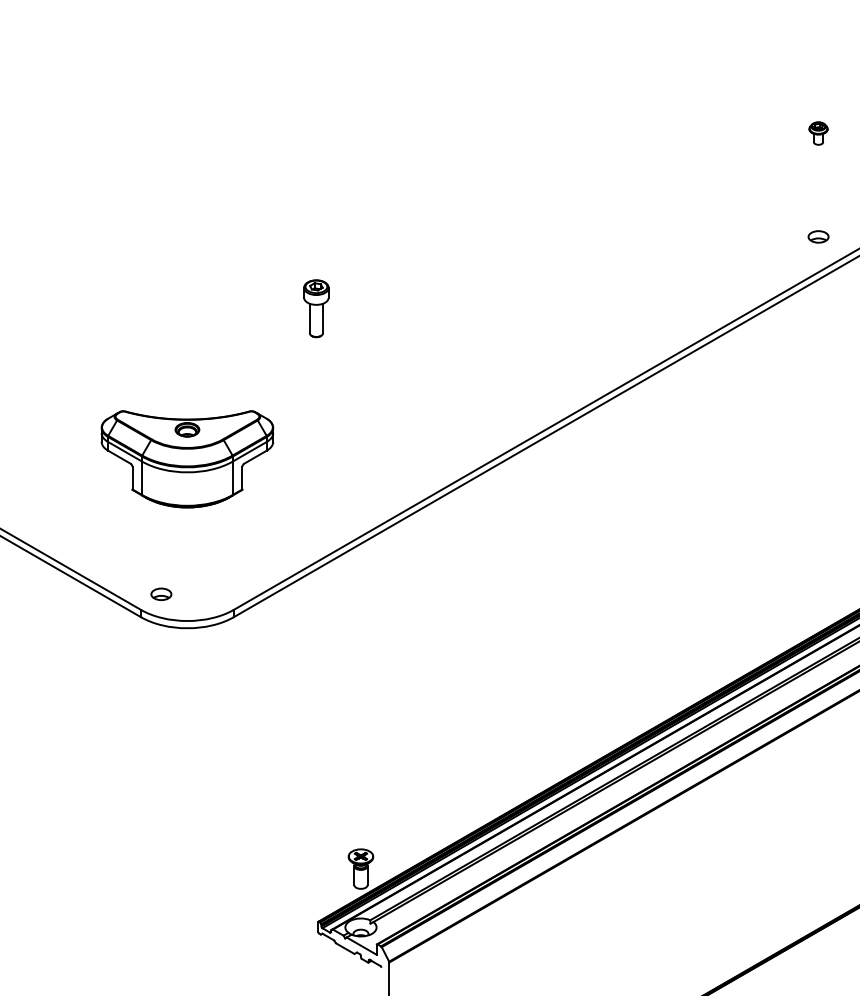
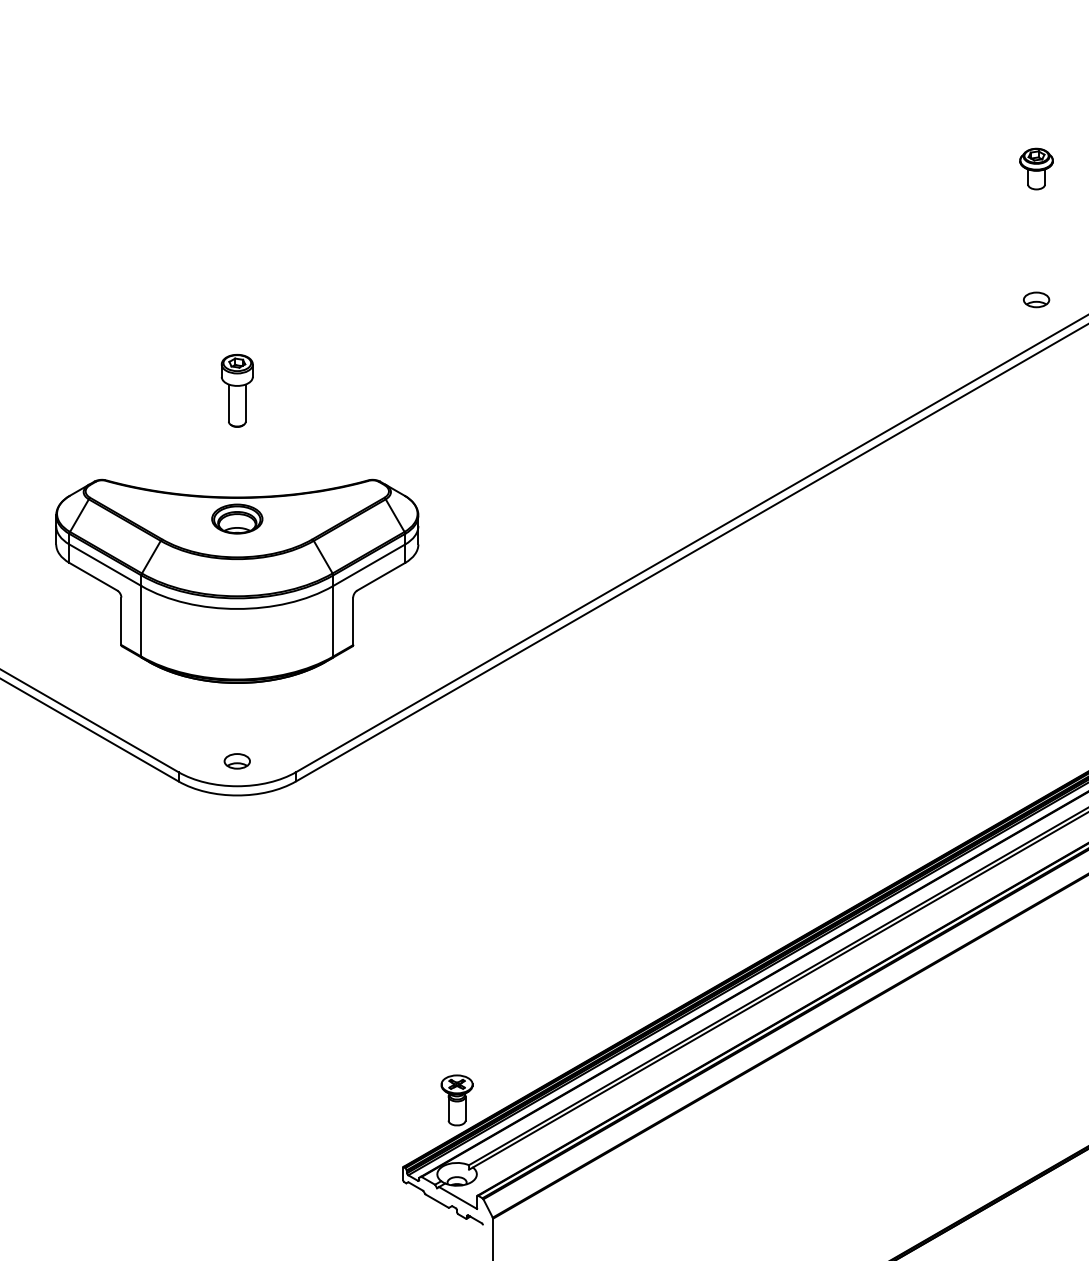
part: (818, 133) -> (1036, 168), size x1.43
part: (316, 308) -> (237, 390), moved
part: (187, 459) -> (237, 581), size x1.67
part: (161, 593) -> (237, 760), moved

